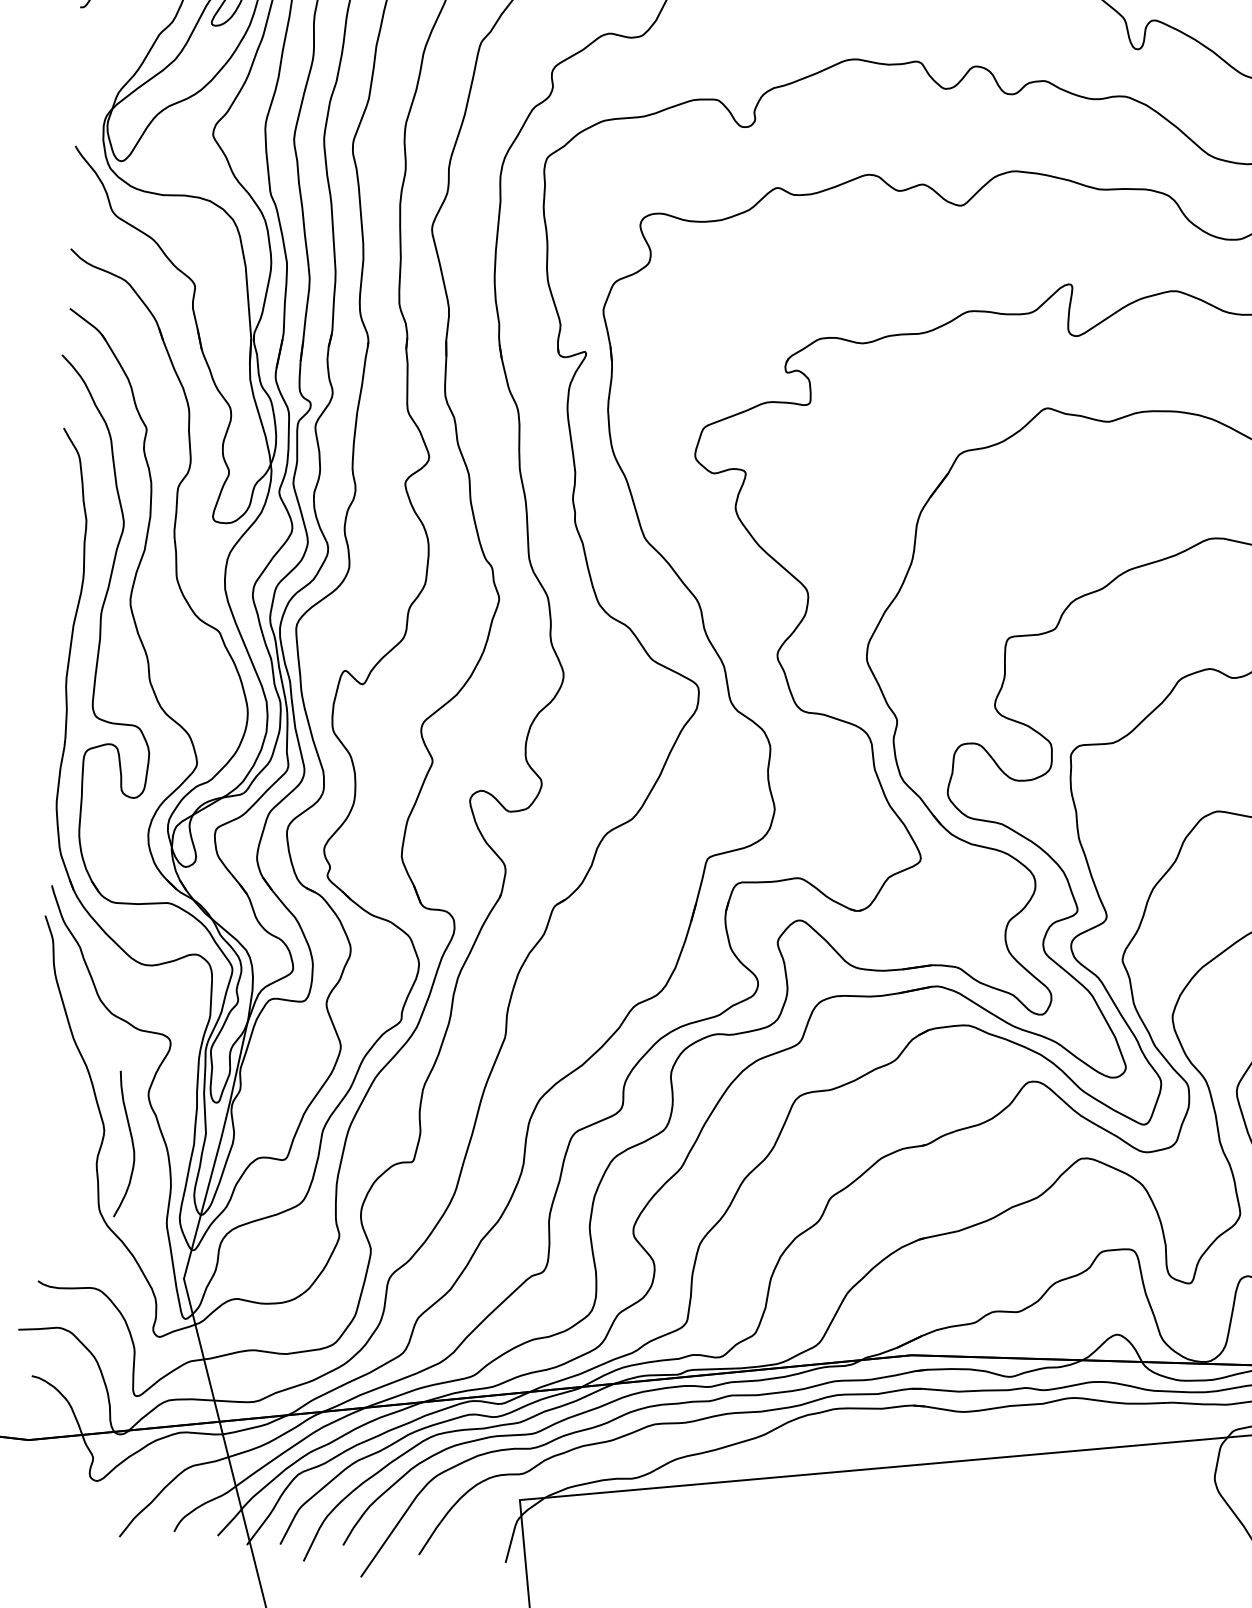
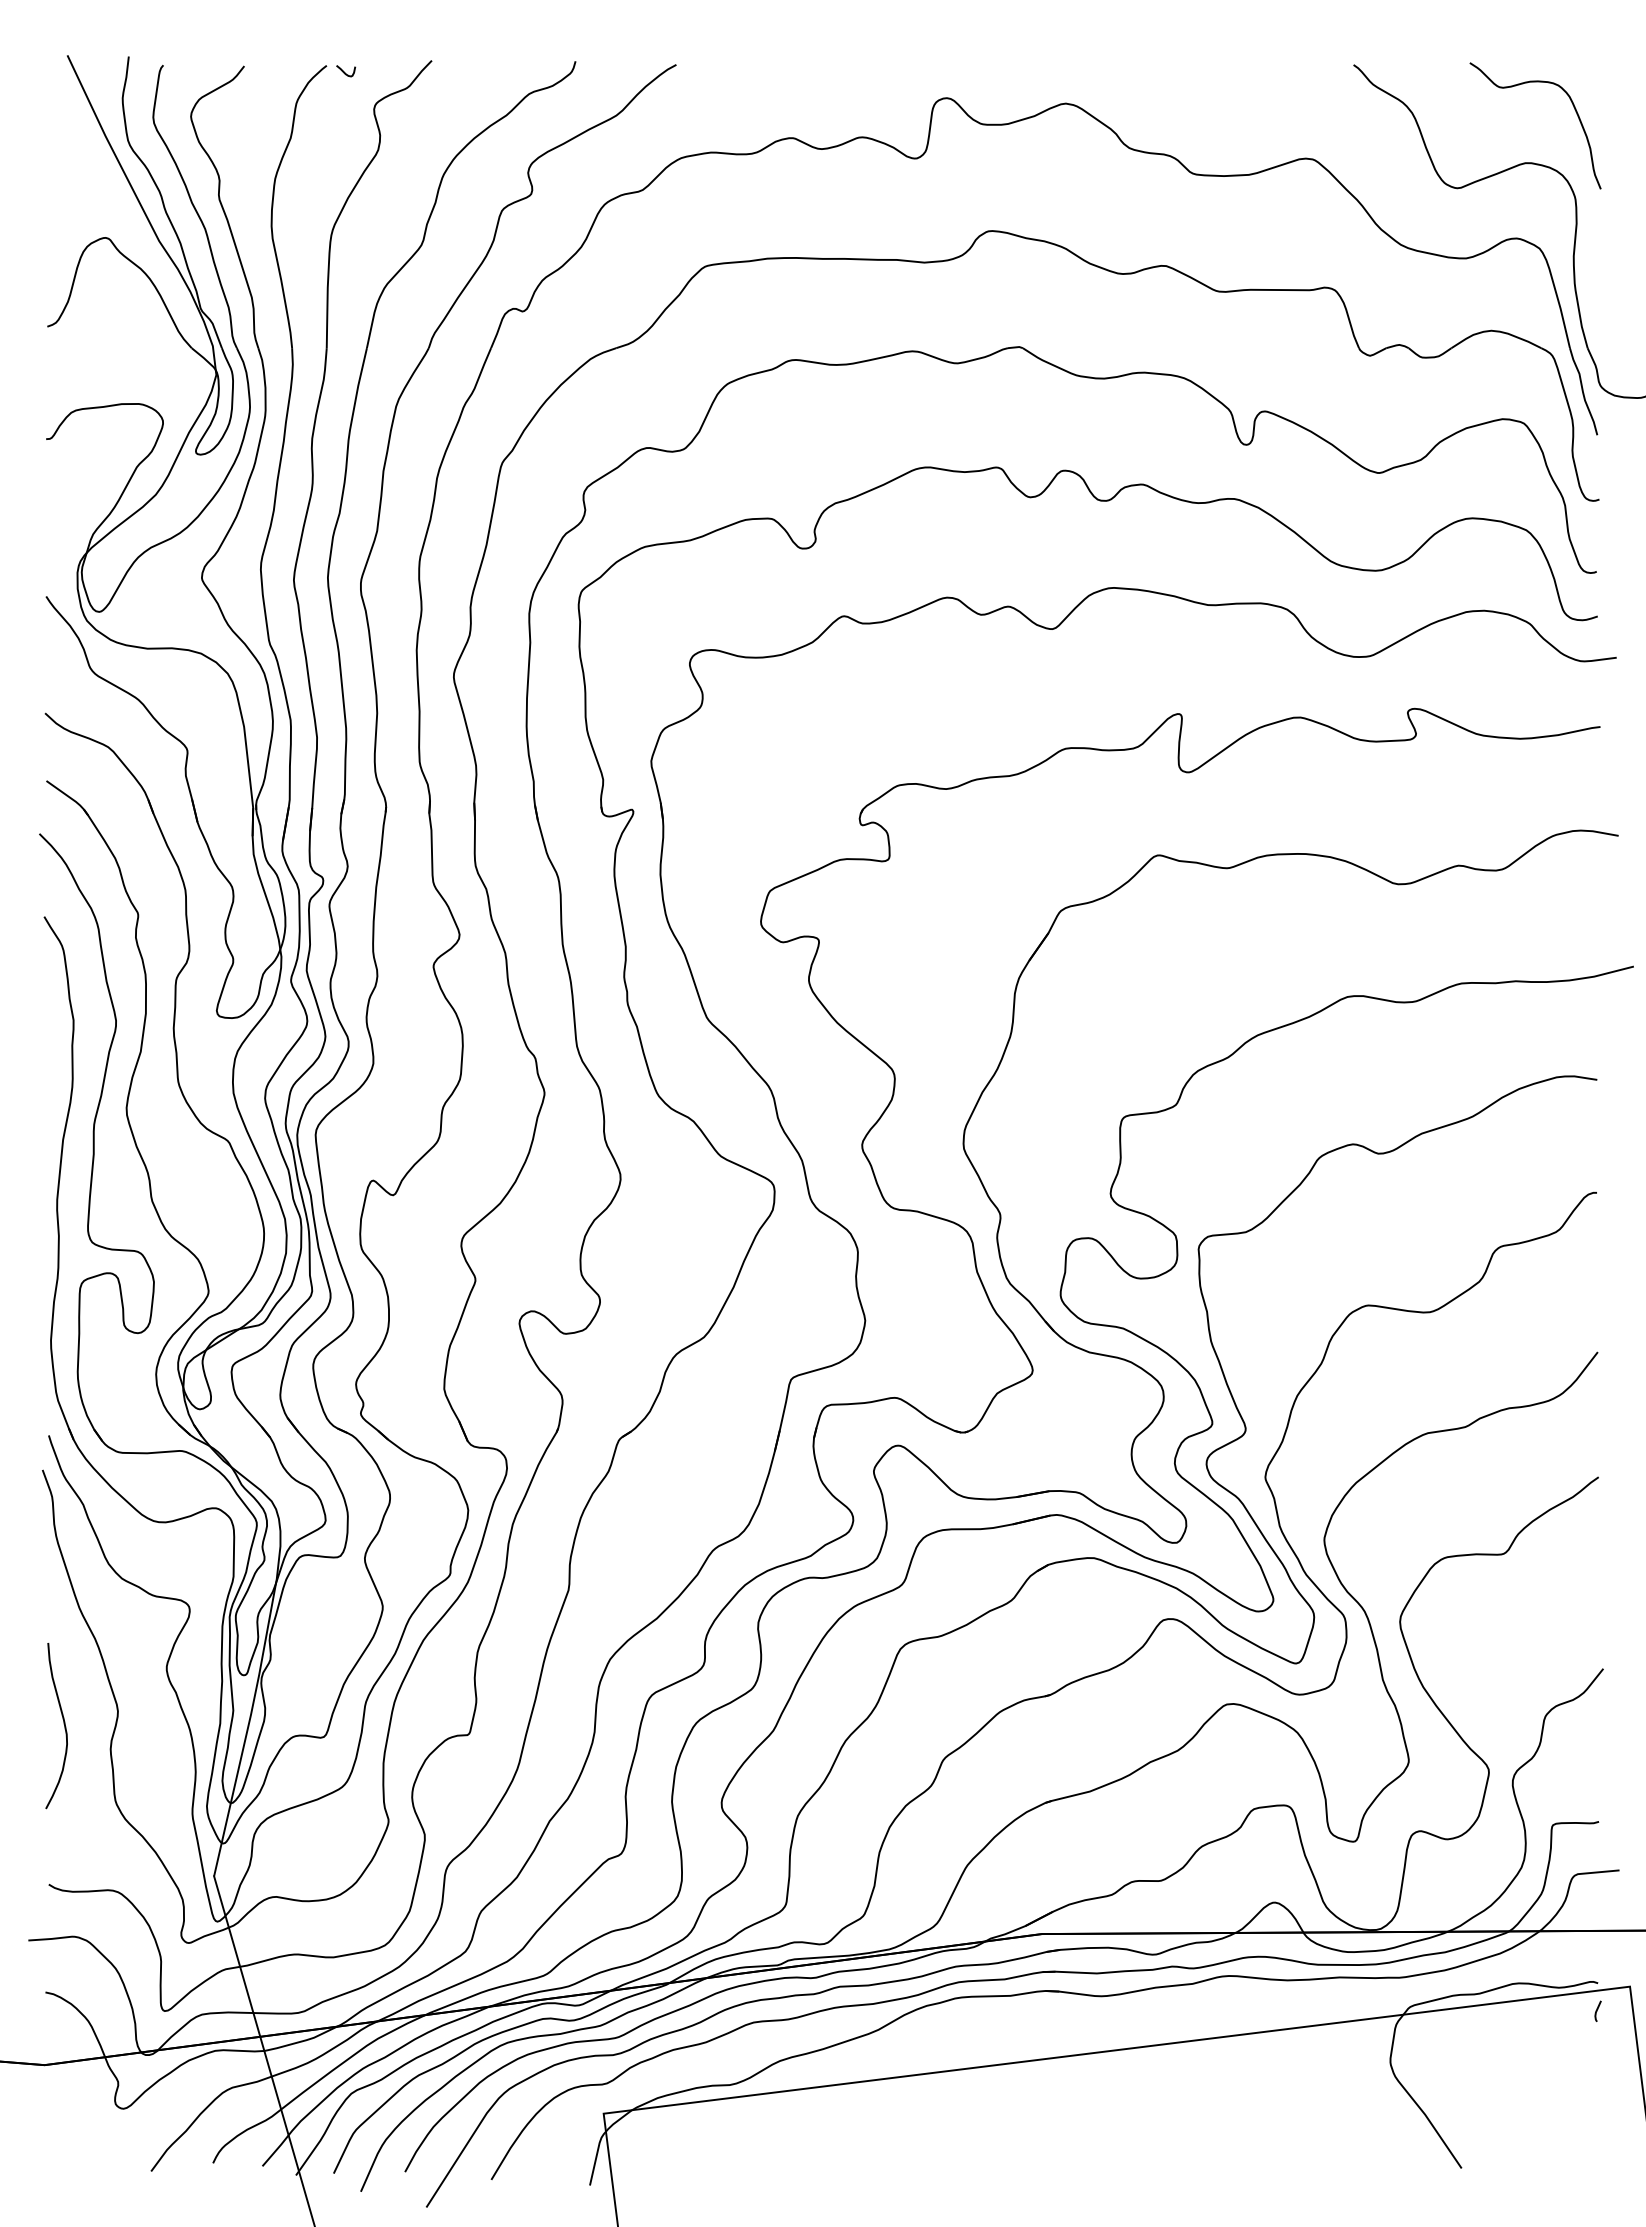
curve: (131, 1143) -> (63, 1724), moved

